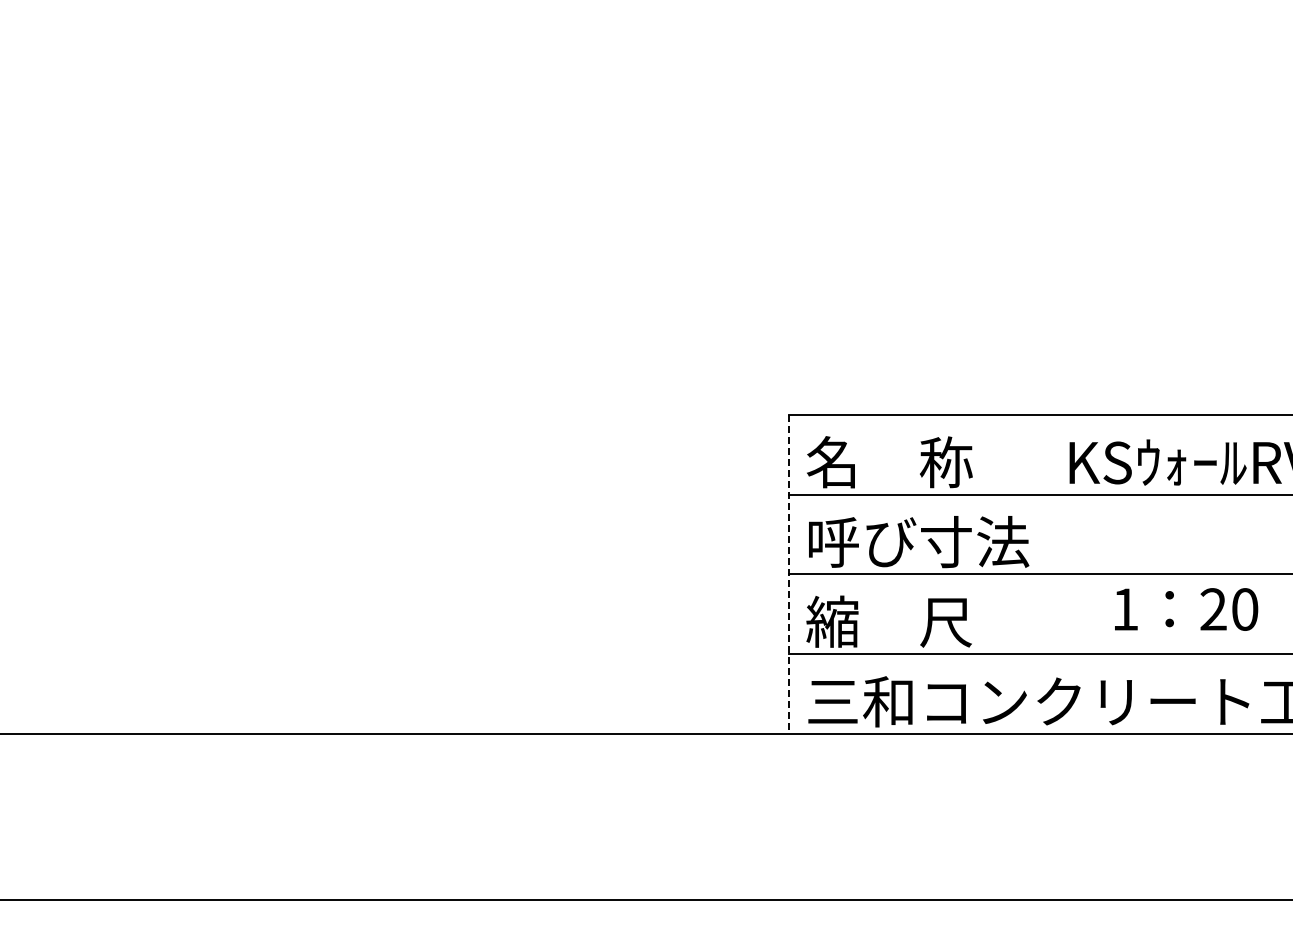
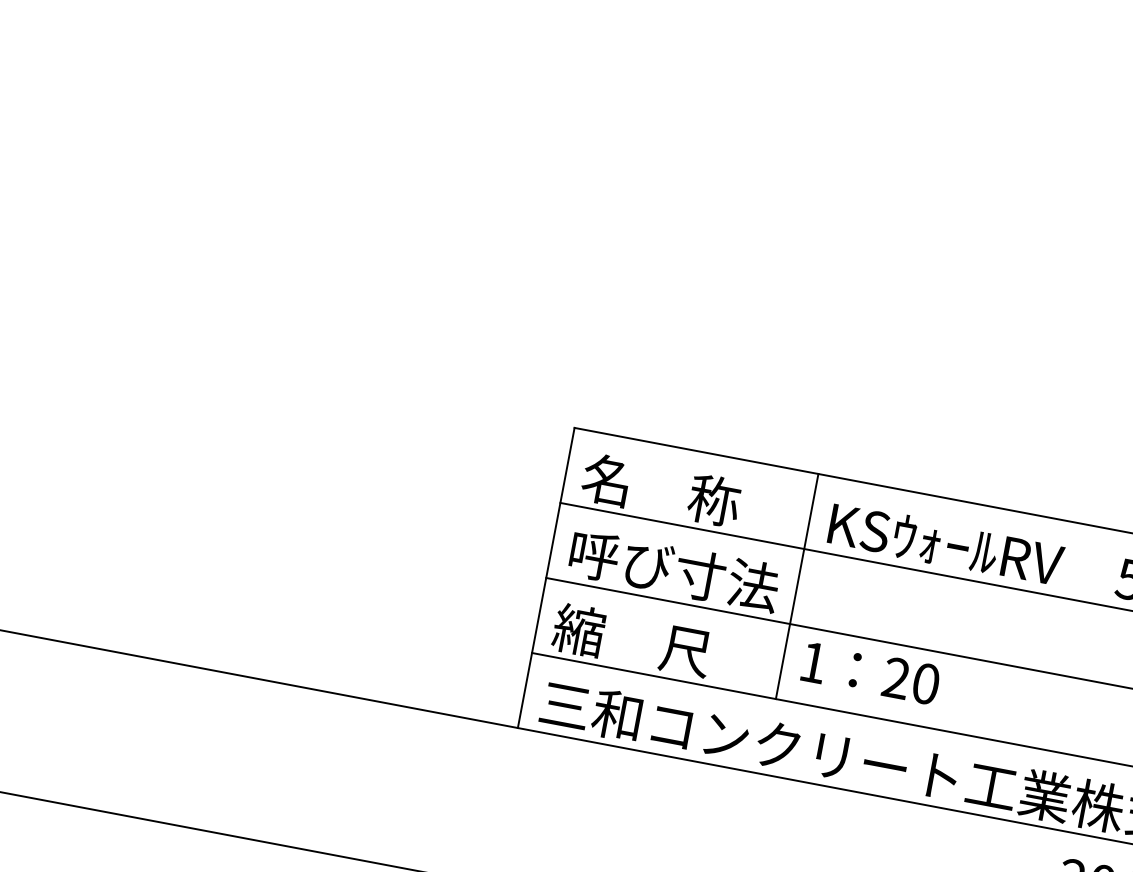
line: (1047, 534) -> (796, 586), added
line: (788, 574) -> (546, 578), dashed -> solid
text: (1186, 609) -> (870, 673), moved

